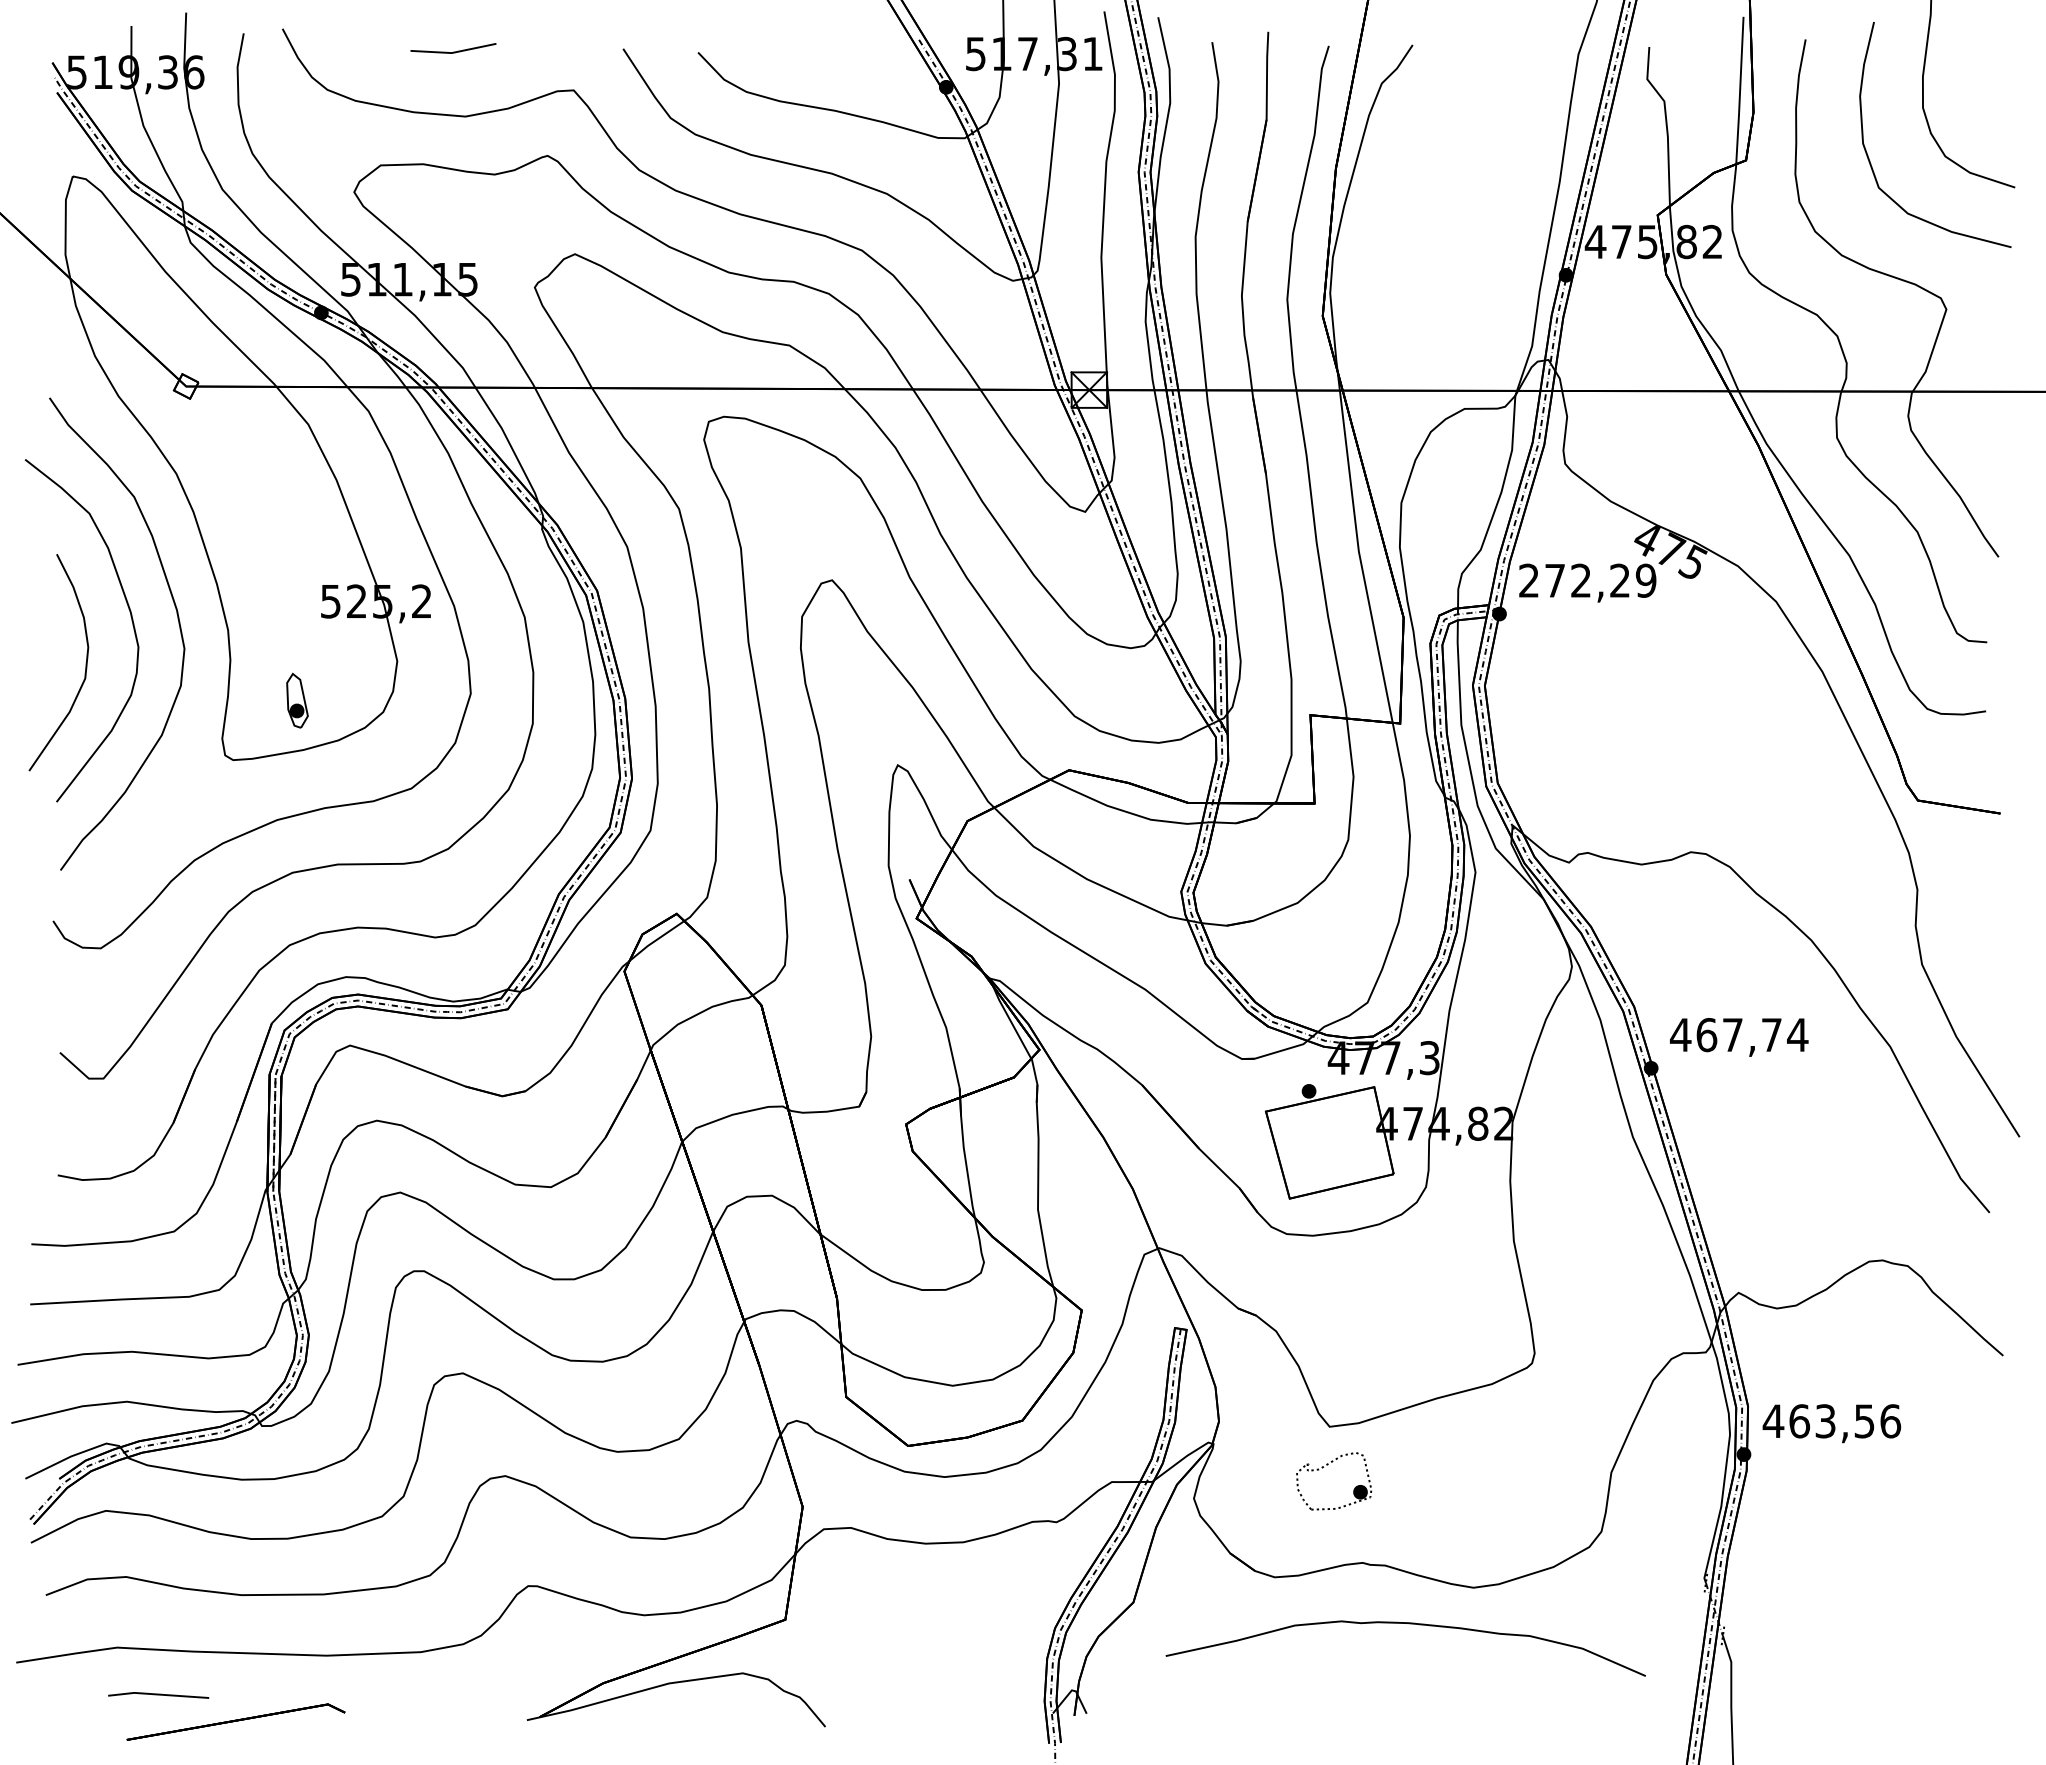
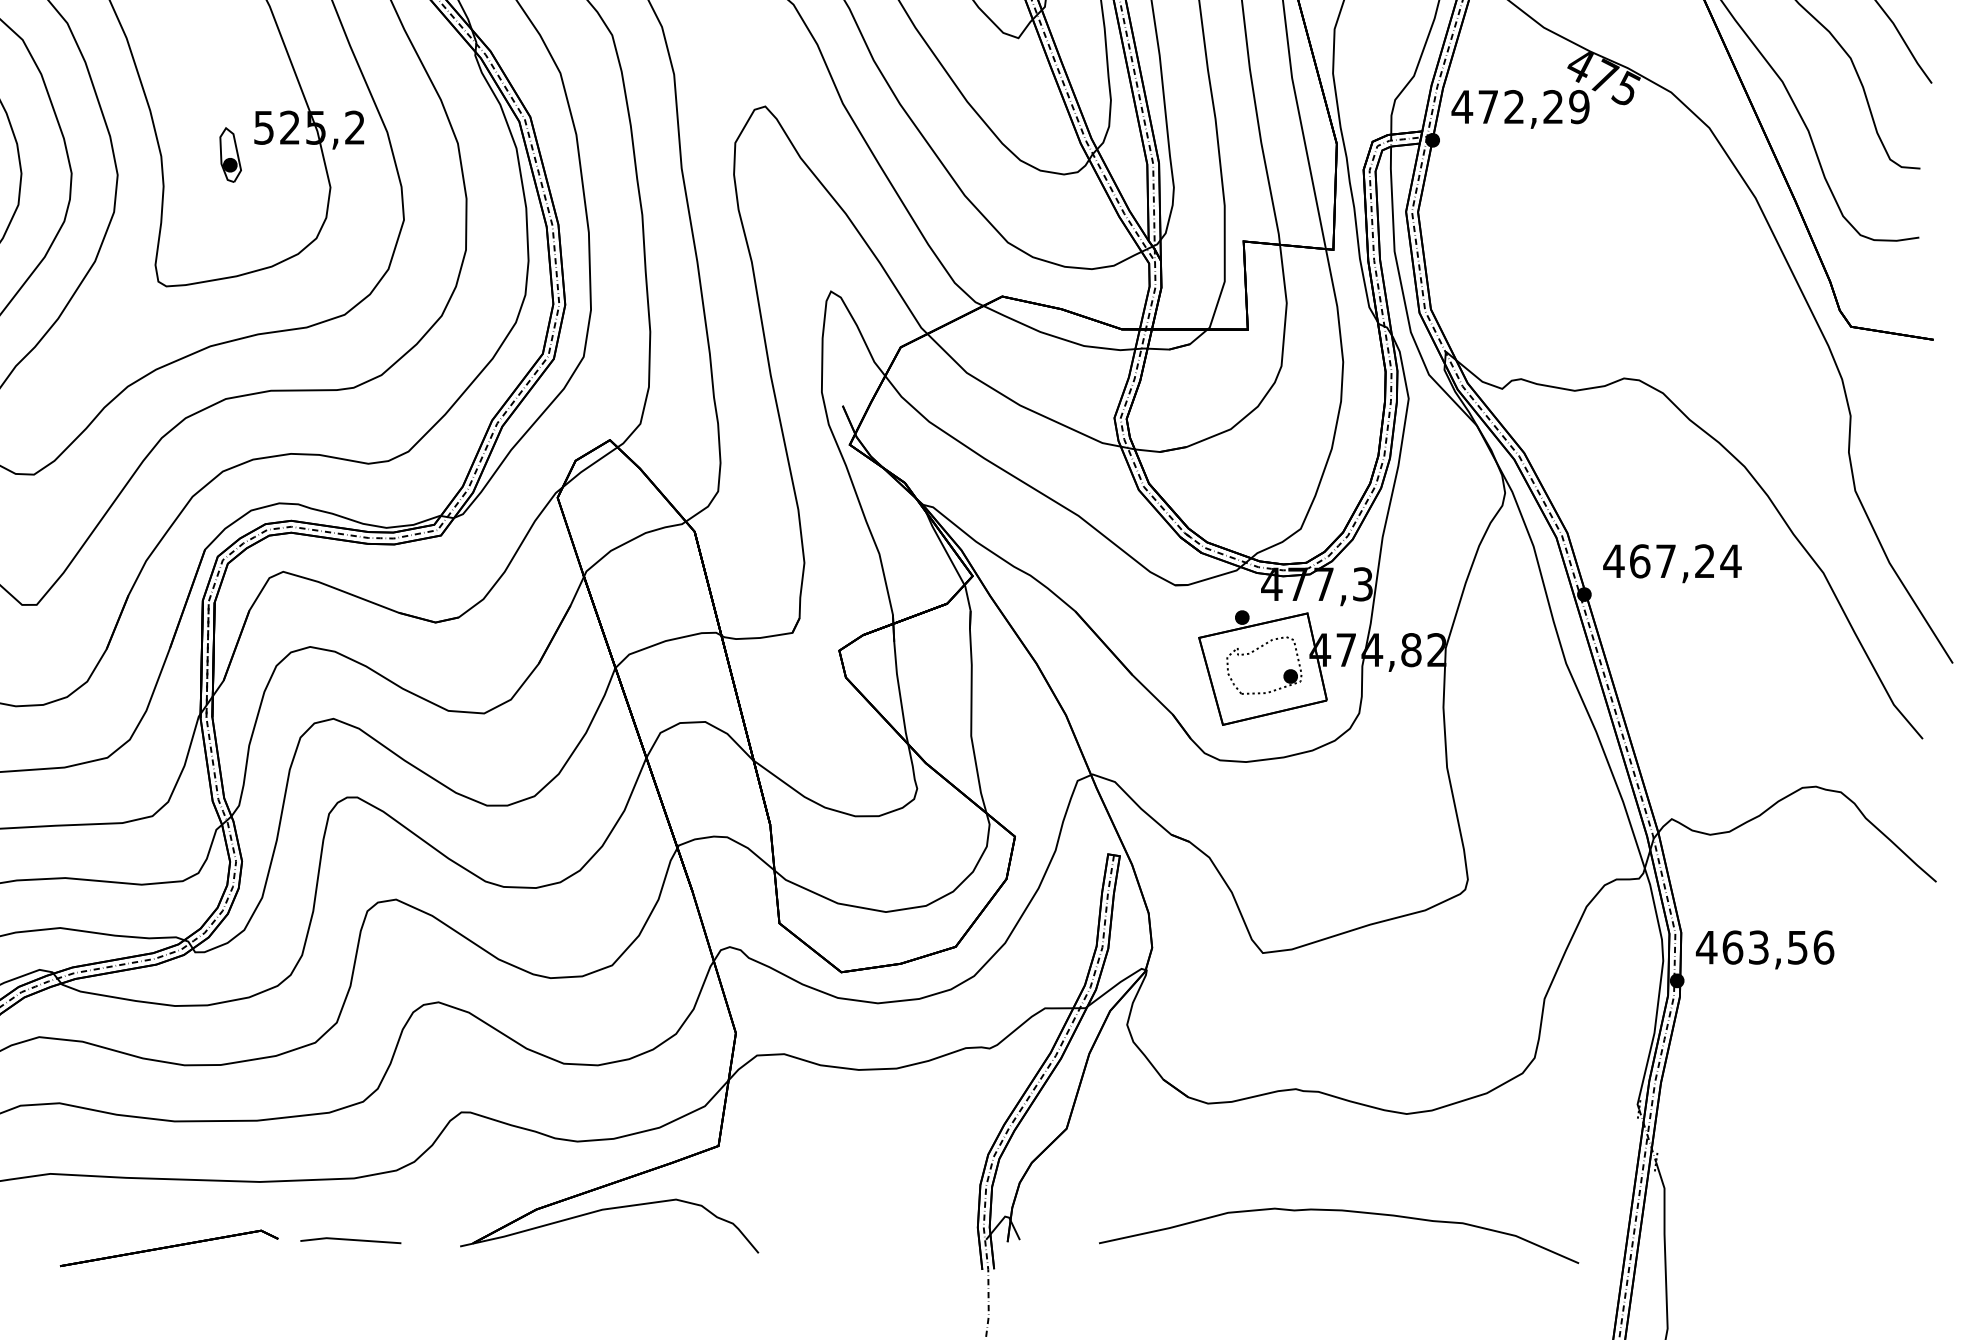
text: (1528, 580) -> (1461, 106), 272,29 -> 472,29
part: (297, 700) -> (230, 154), moved
text: (1771, 1034) -> (1704, 560), 467,74 -> 467,24
part: (1327, 1465) -> (1257, 649), moved
curve: (1409, 1624) -> (1342, 1211), moved
line: (158, 1695) -> (350, 1240), moved

